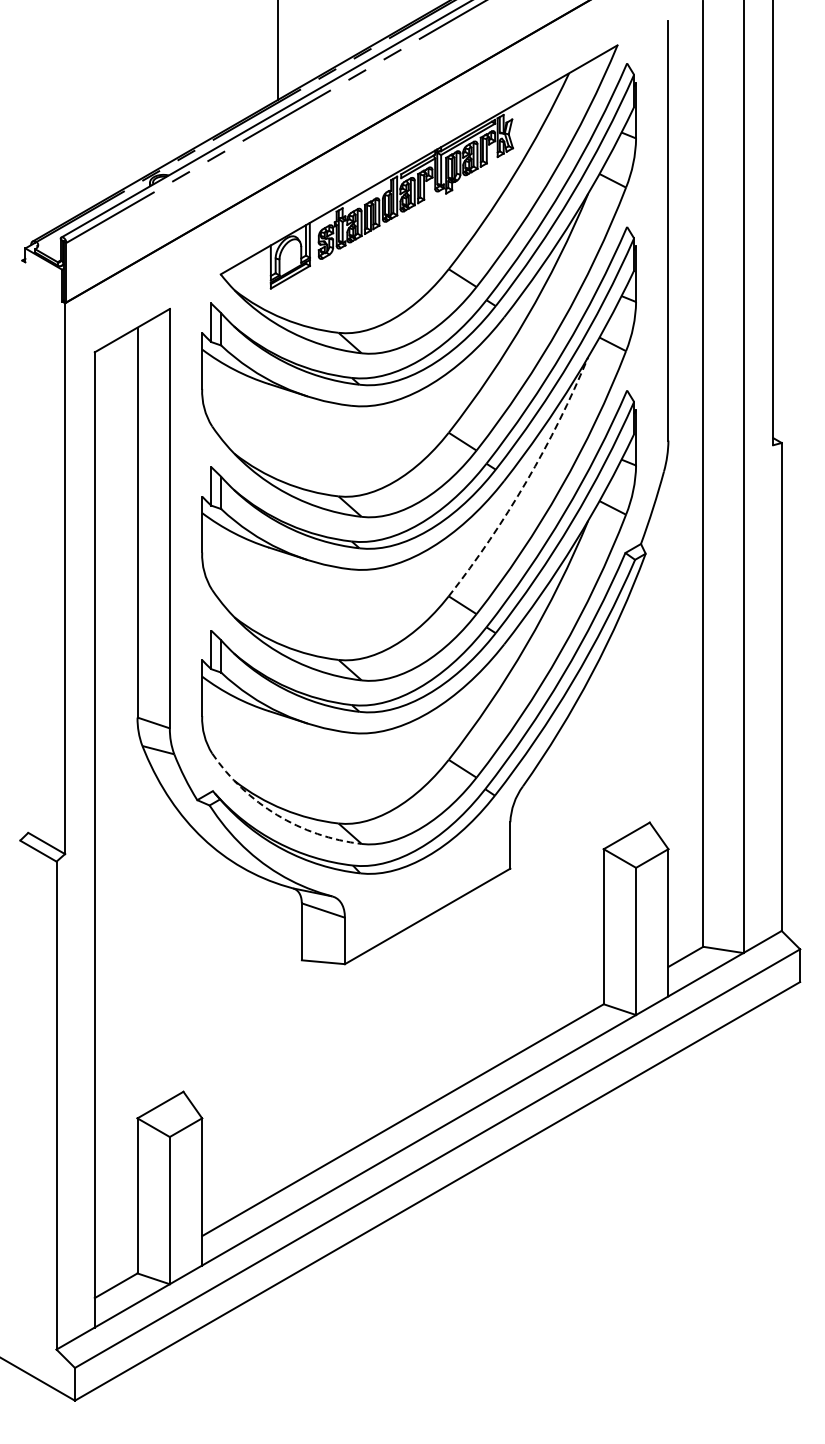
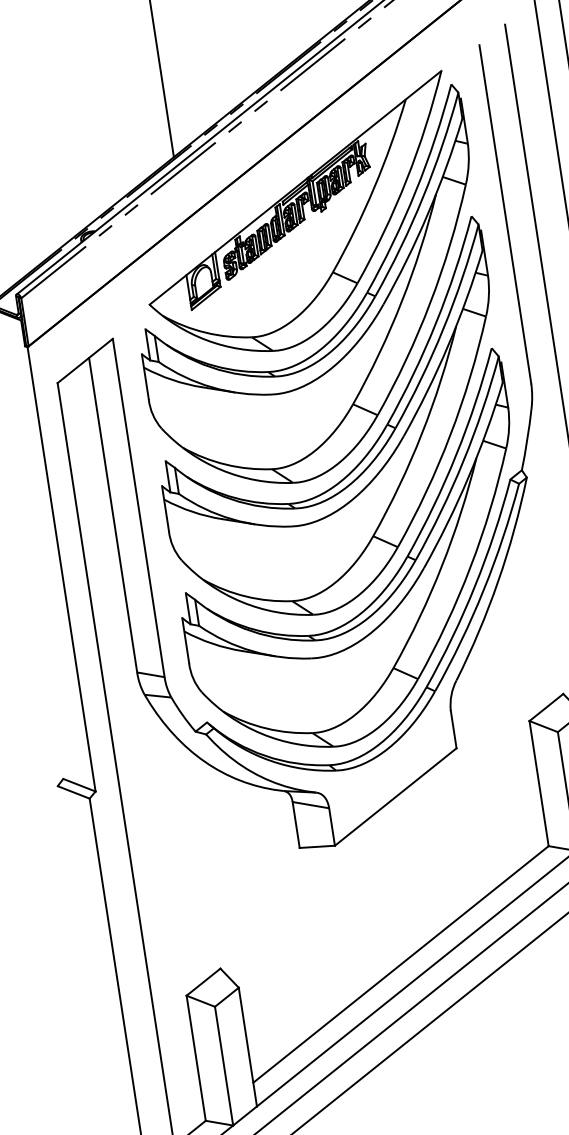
arc: (526, 481) -> (421, 434), dashed -> solid
arc: (277, 815) -> (262, 734), dashed -> solid

